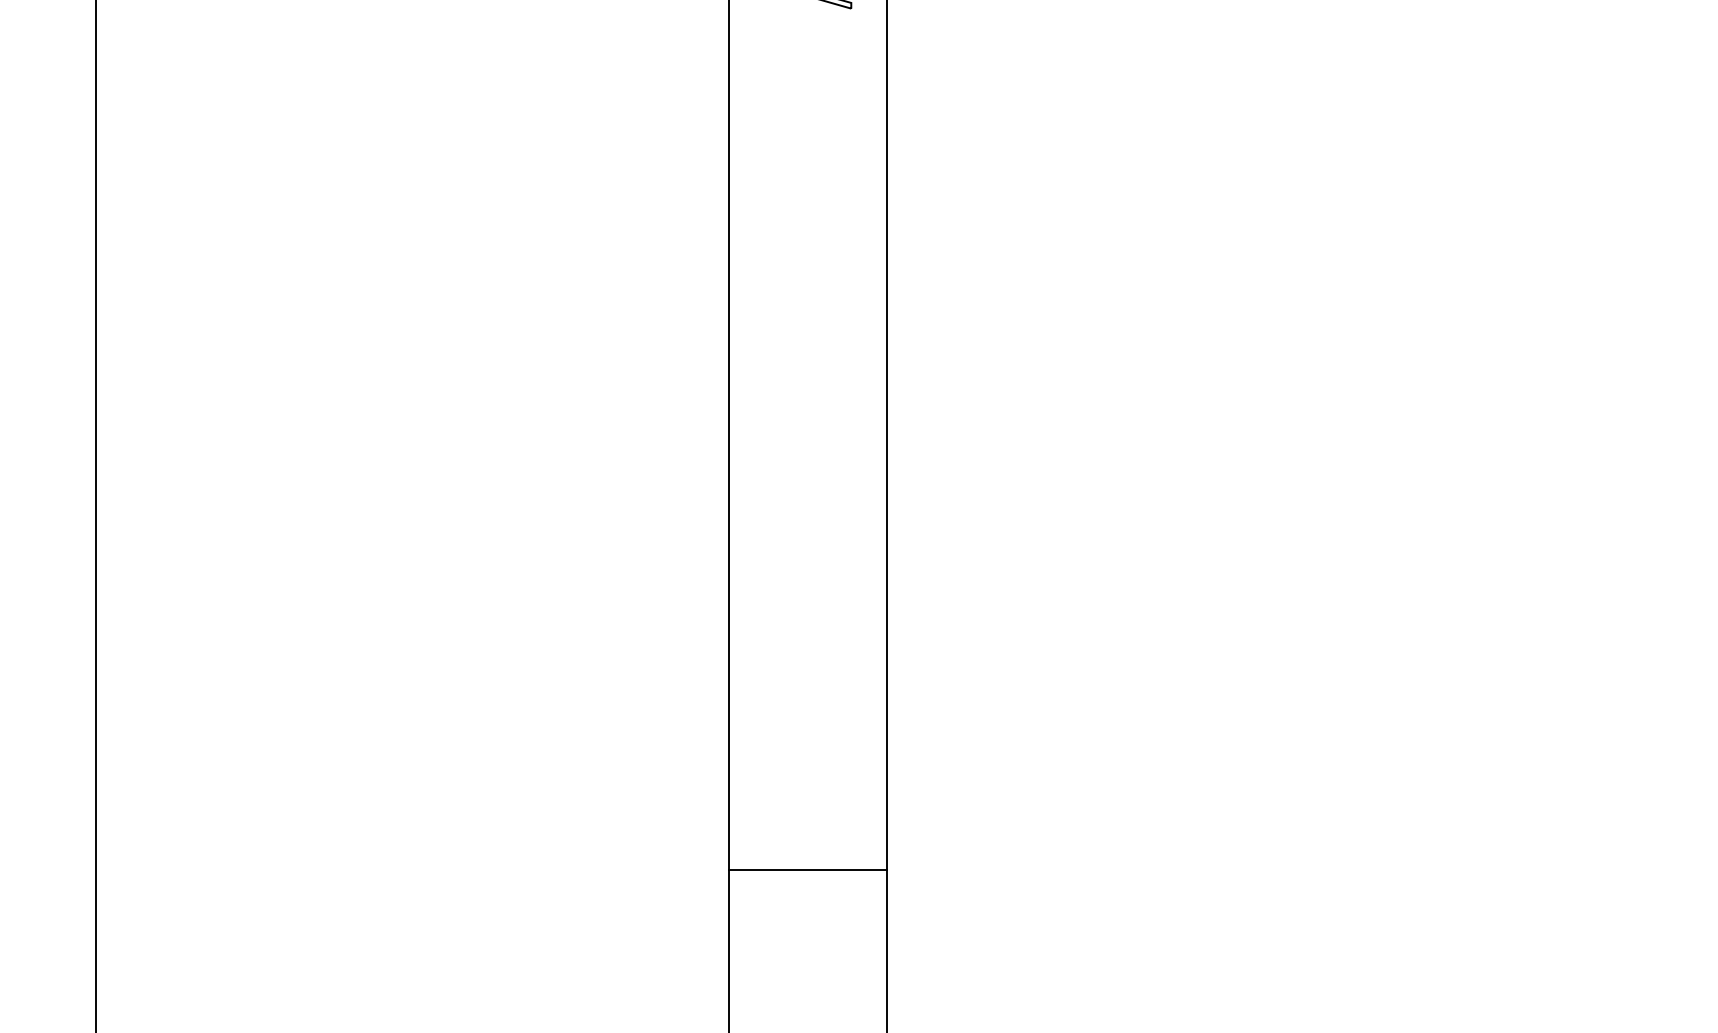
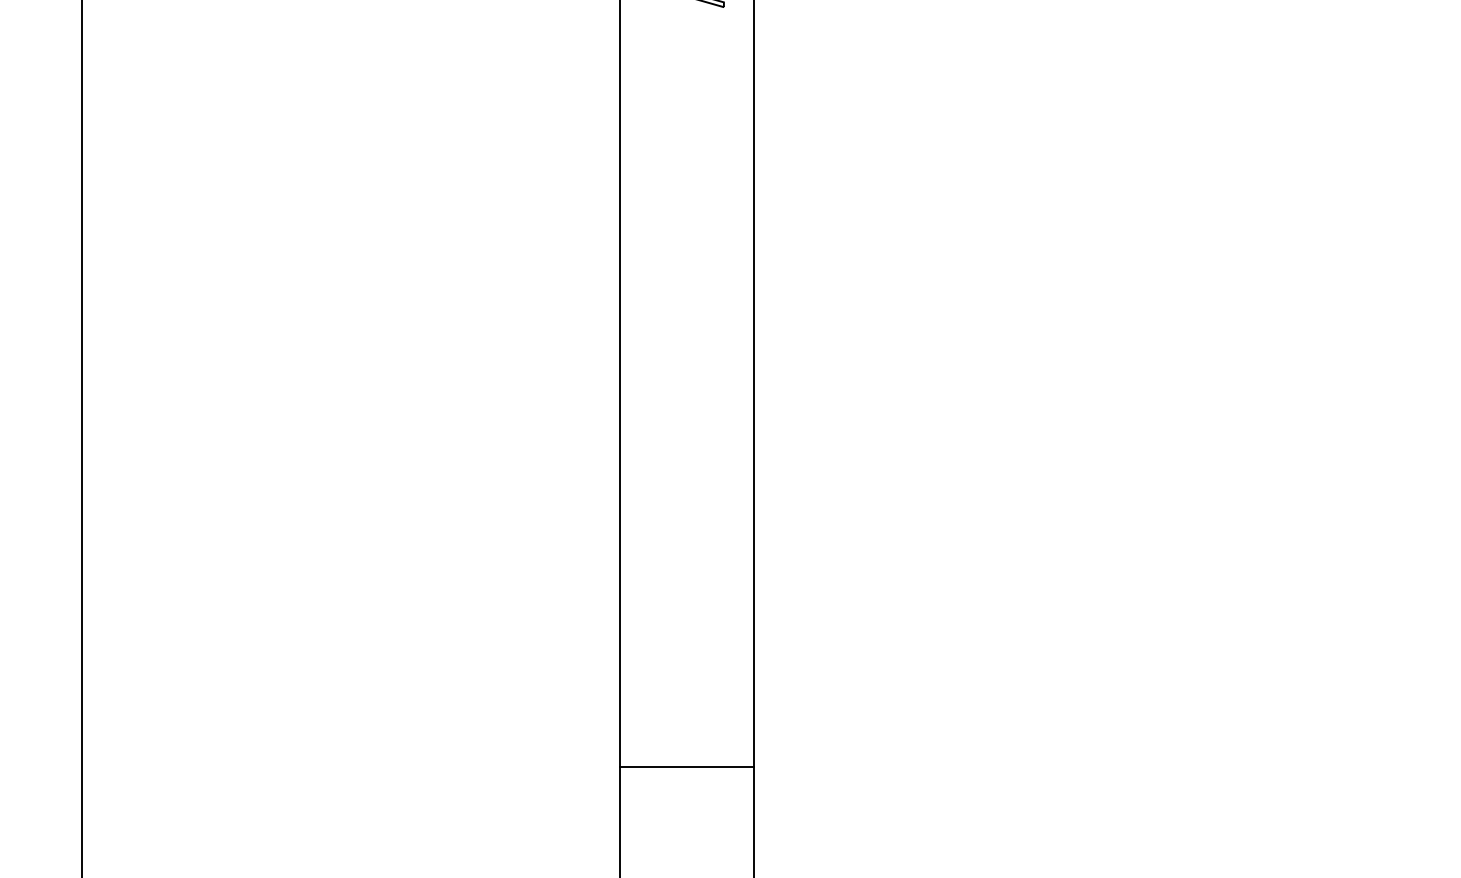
line: (807, 869) -> (686, 766), moved

